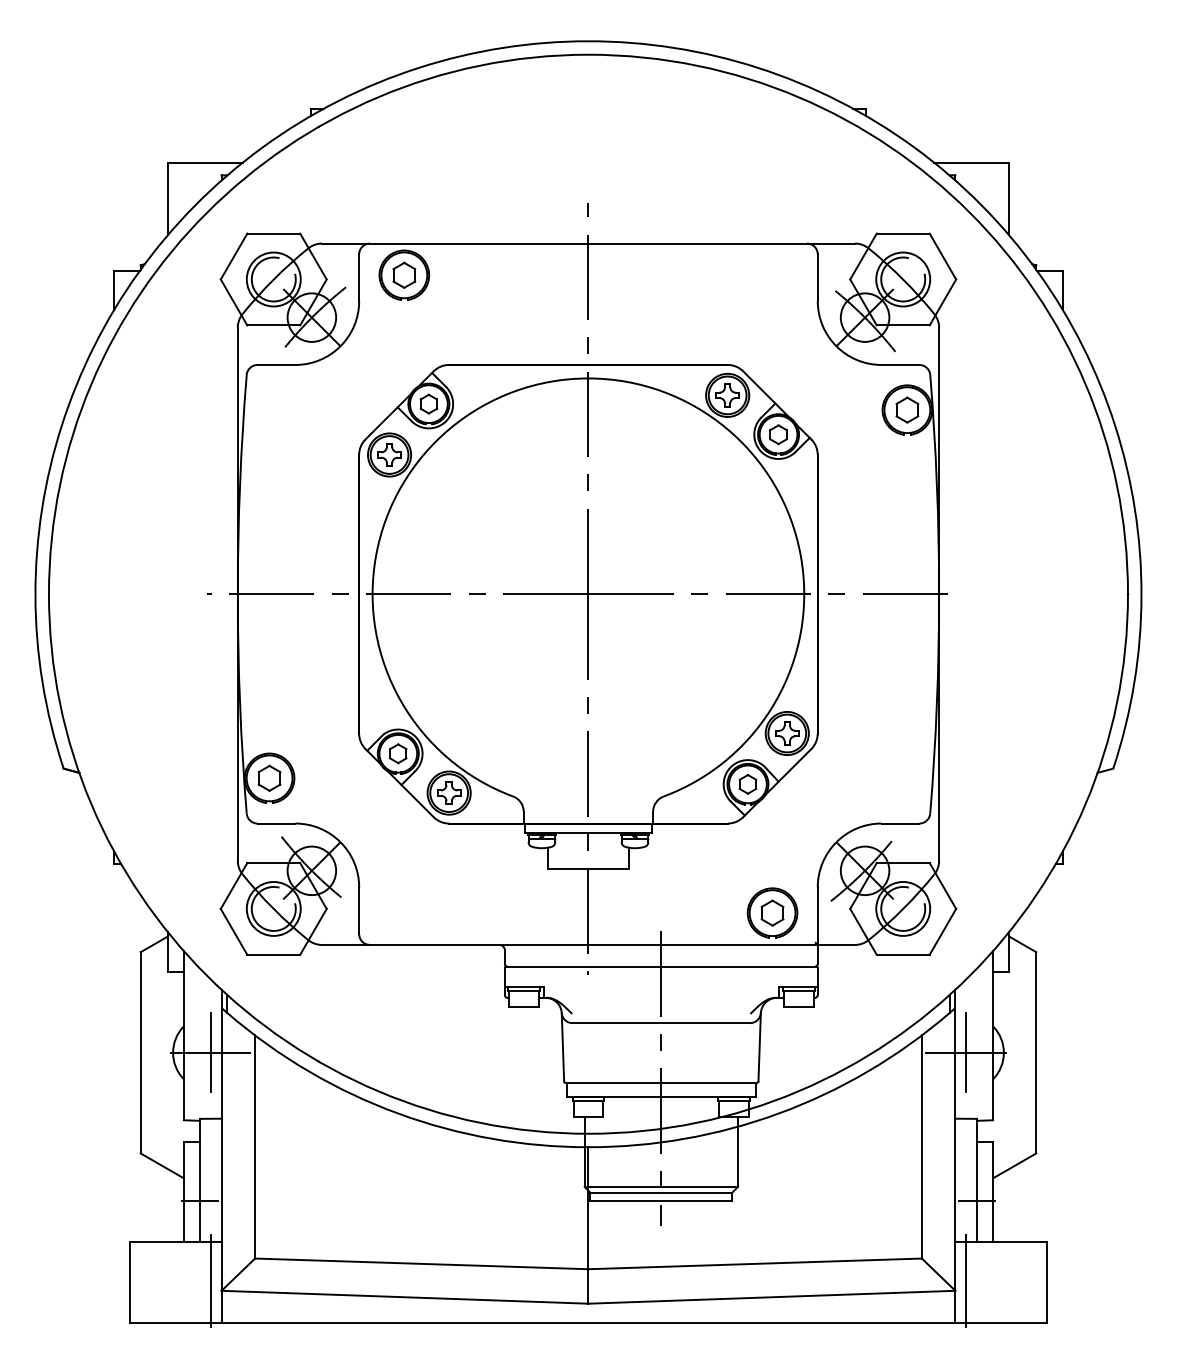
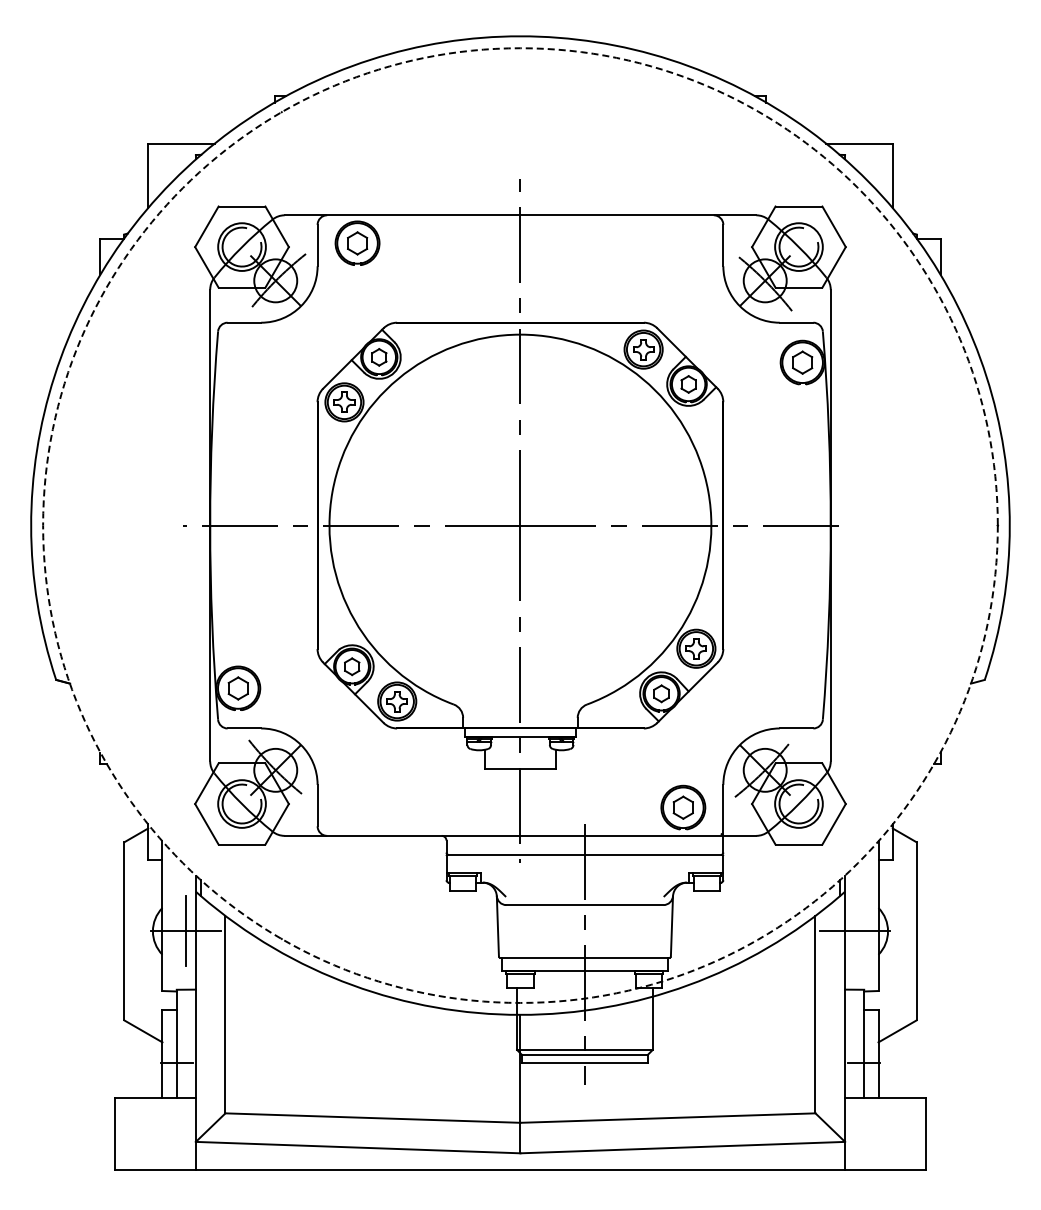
circle: (588, 594) -> (520, 525), solid -> dashed
line: (965, 1053) -> (854, 931), removed
line: (211, 1280) -> (186, 1132), removed
line: (965, 1280) -> (854, 1132), removed

